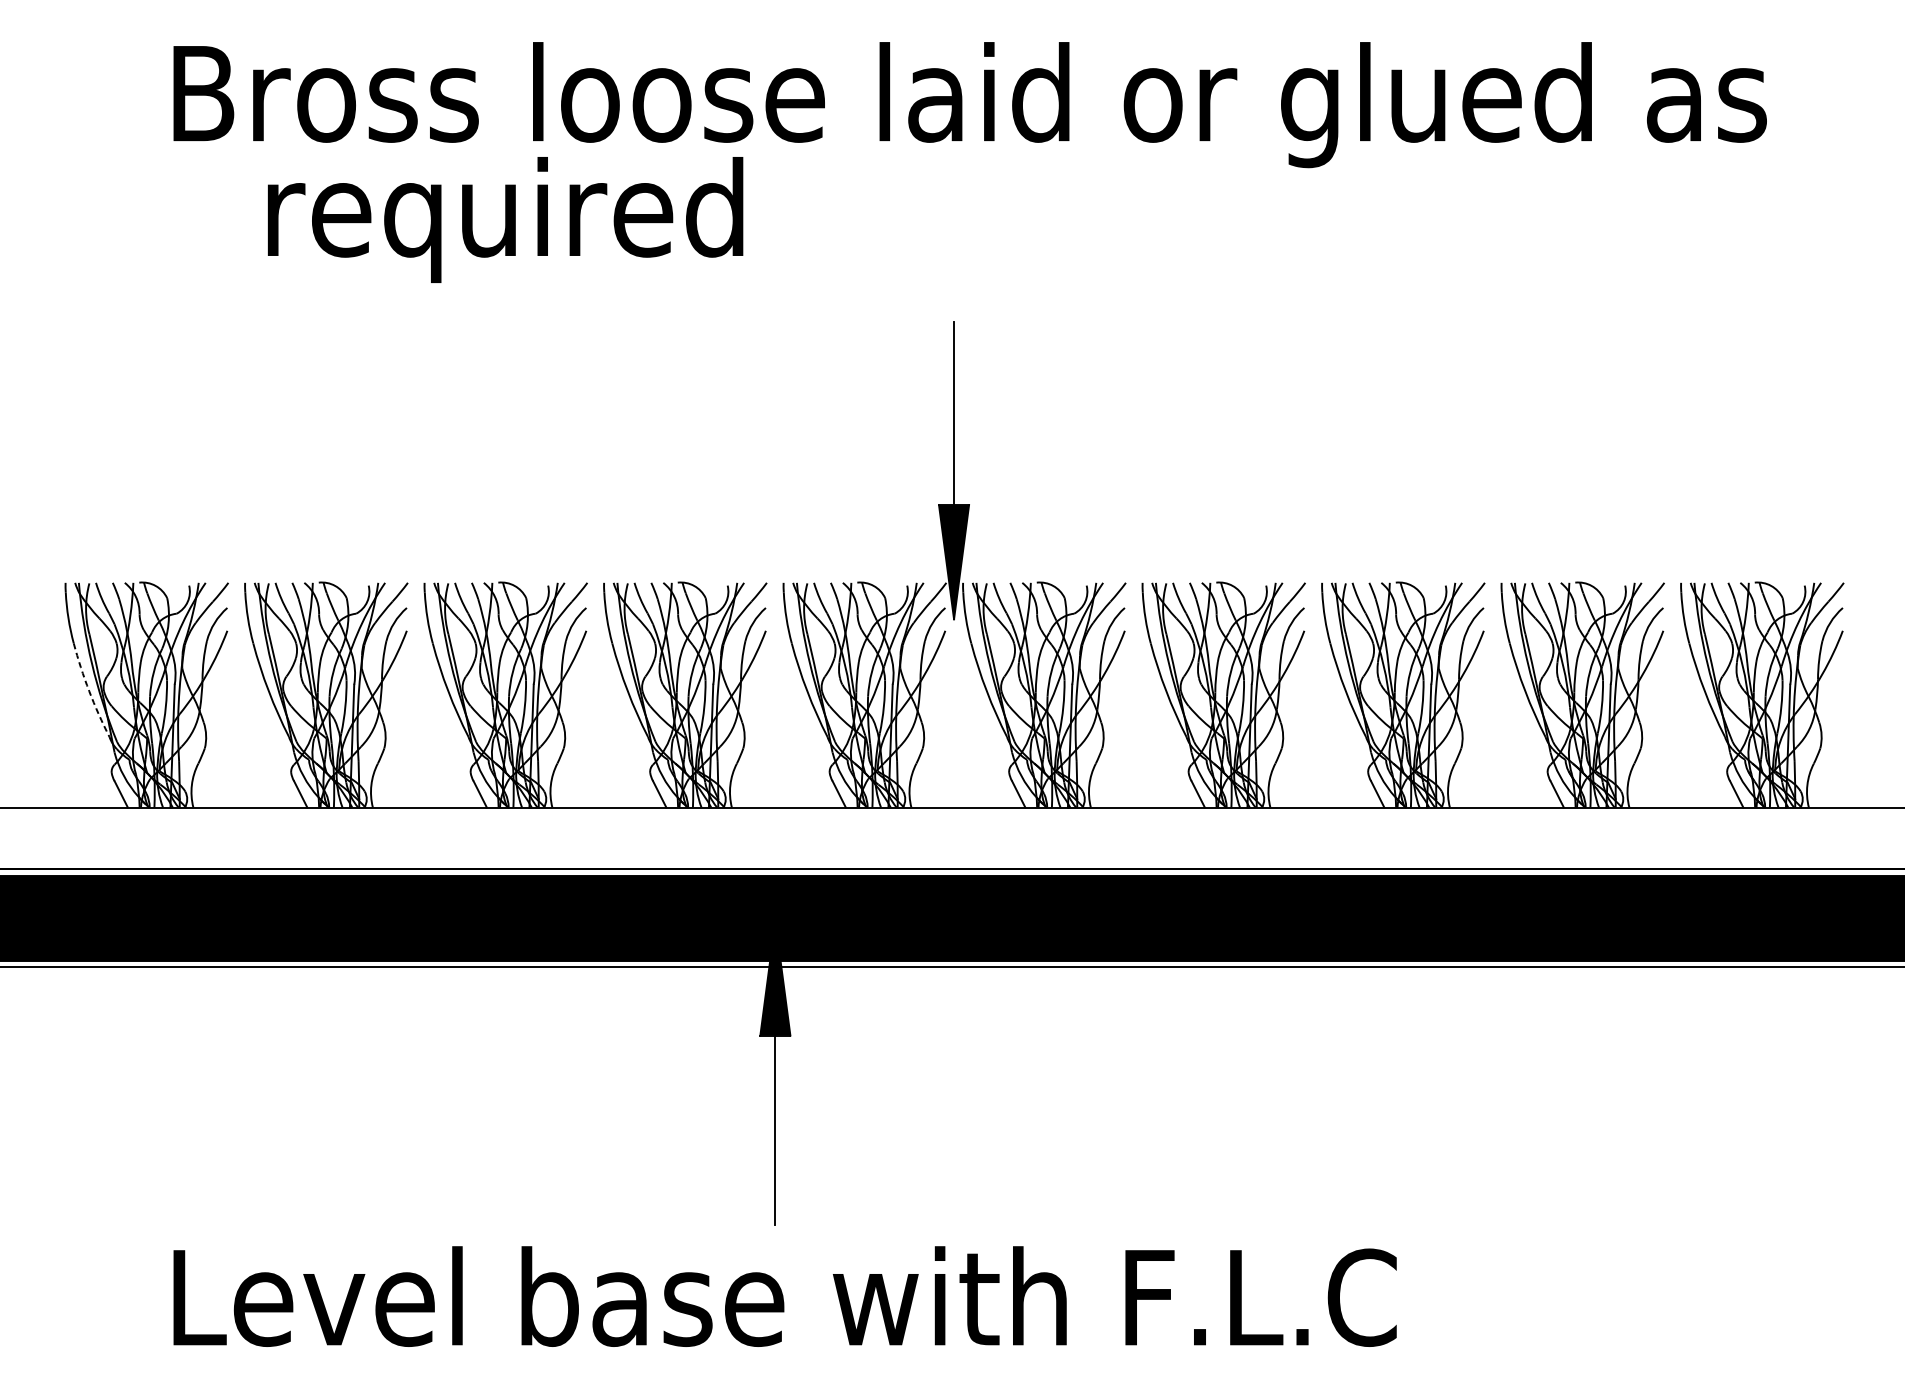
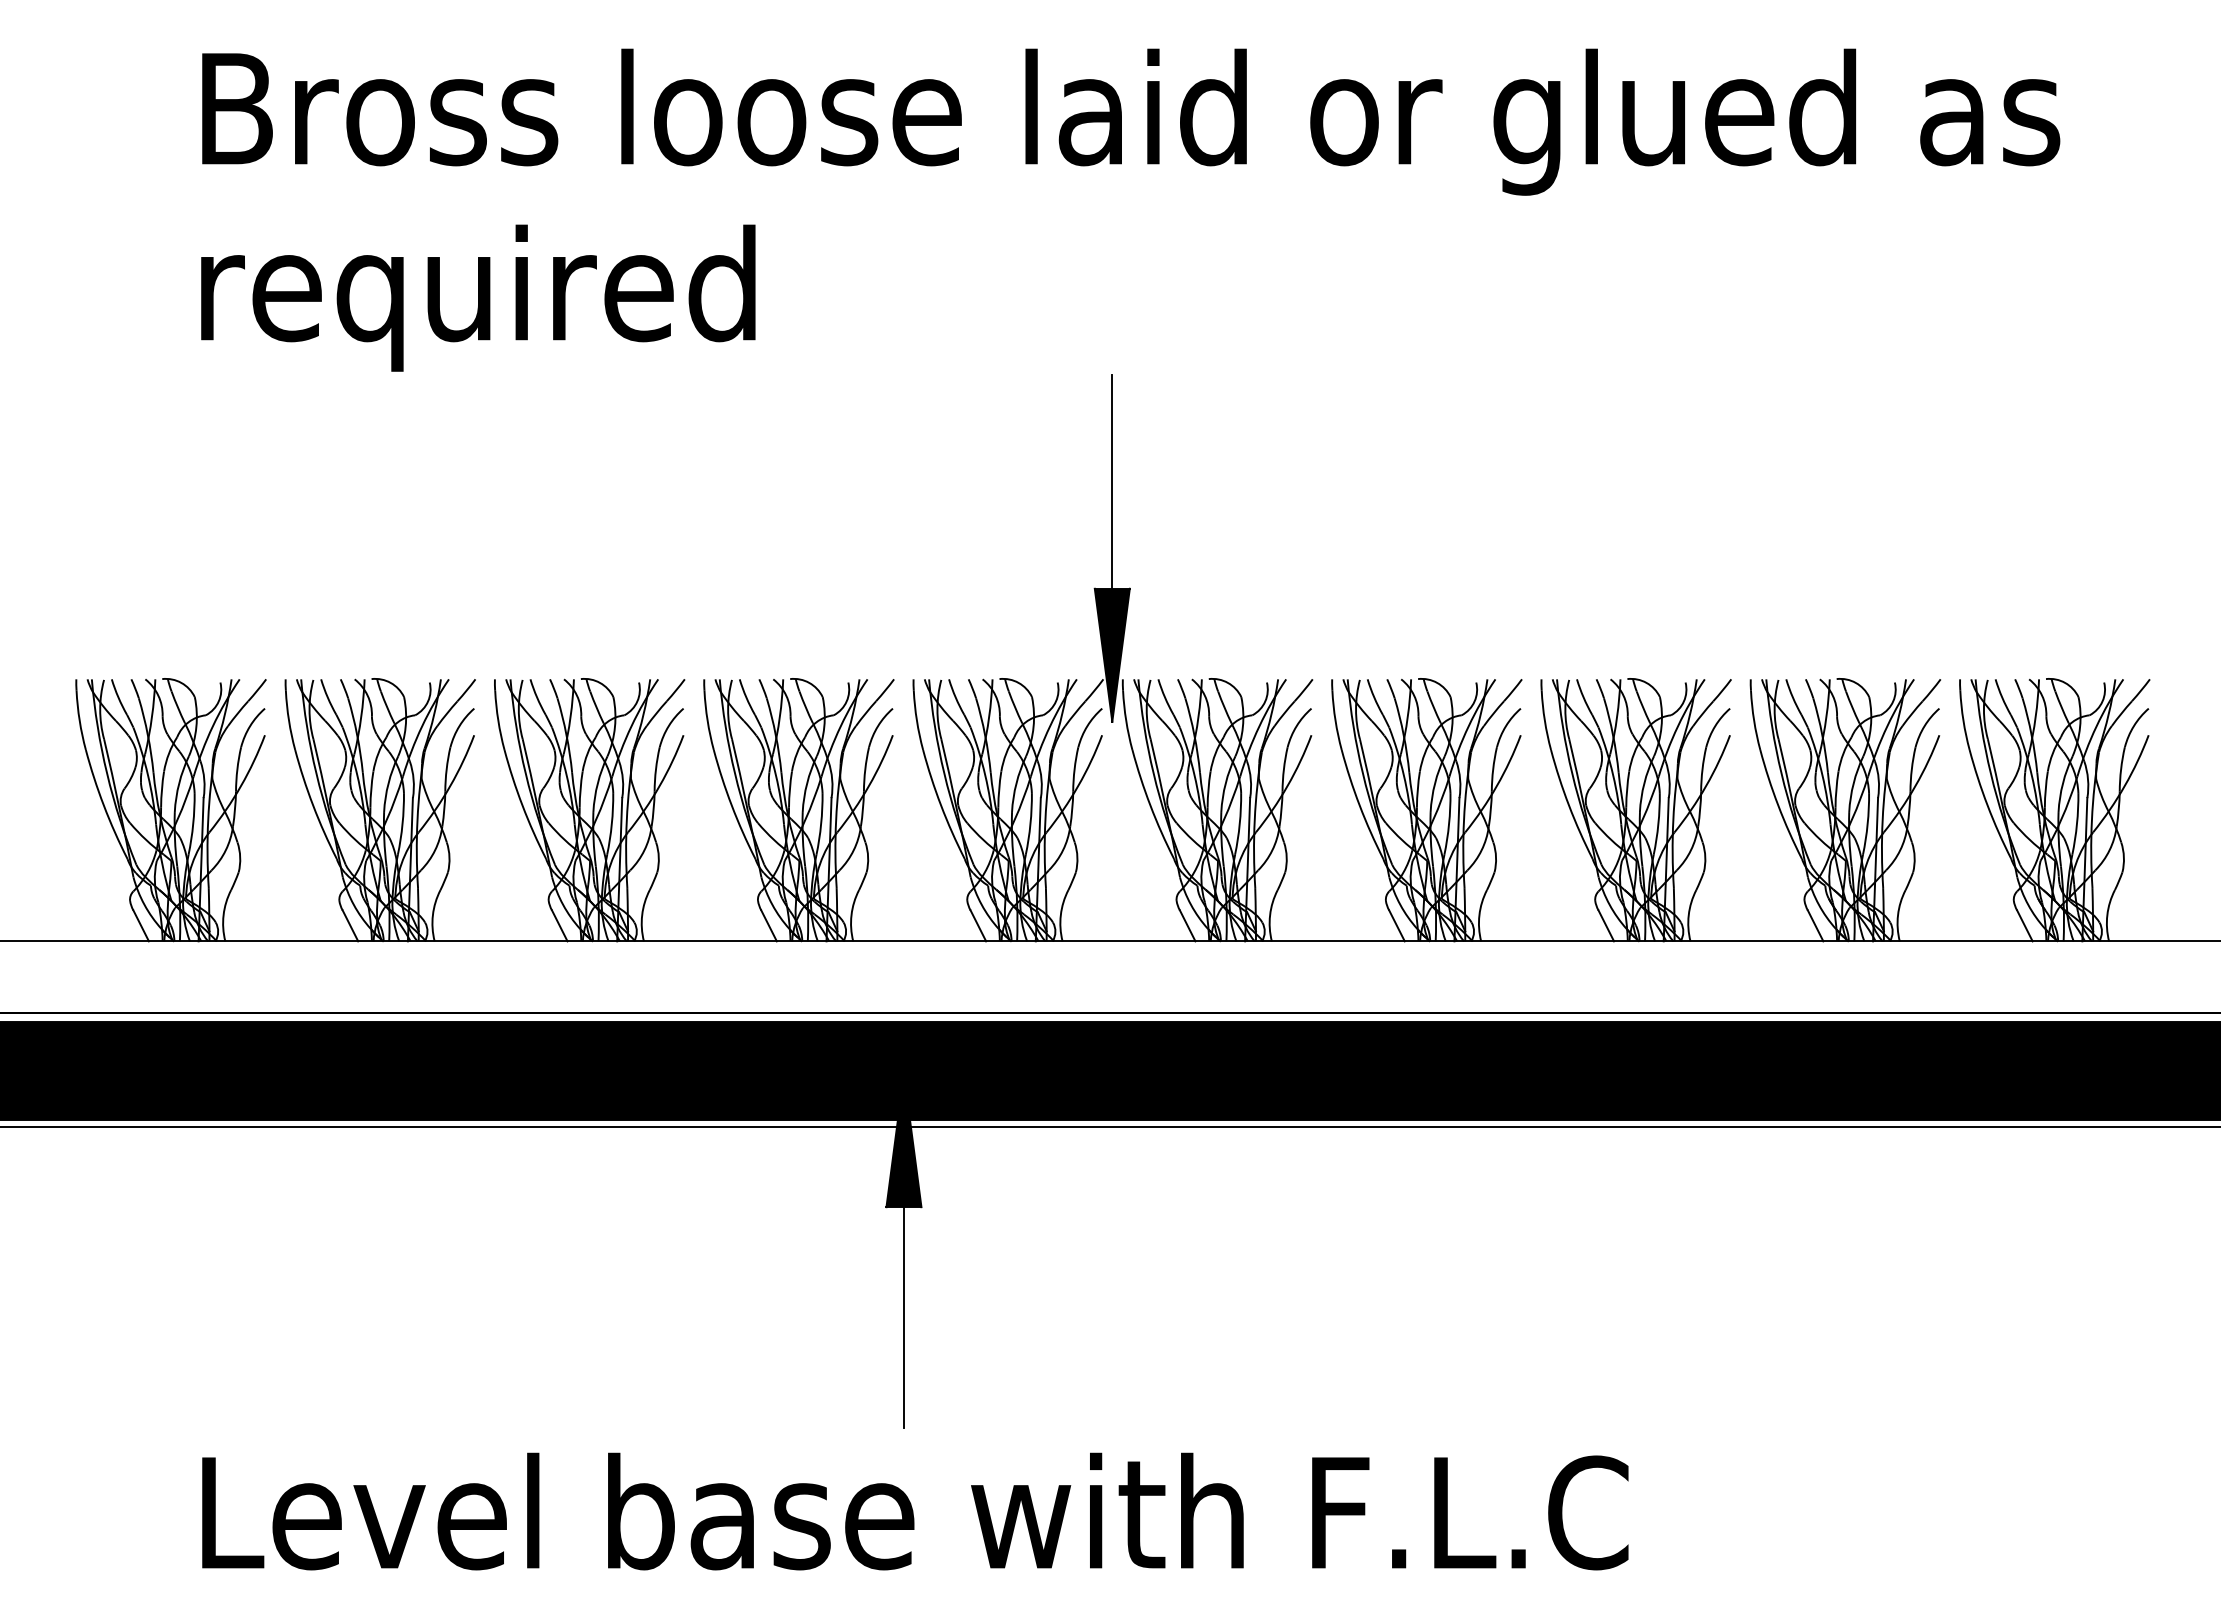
text: (505, 219) -> (478, 297), moved
arc: (88, 691) -> (103, 805), dashed -> solid

